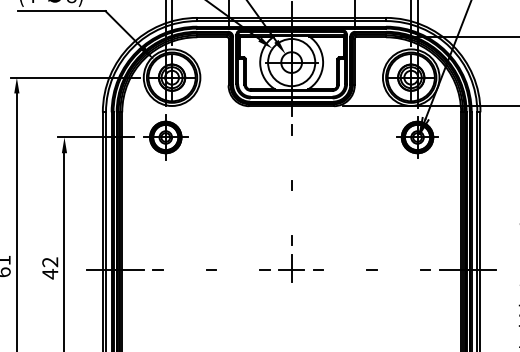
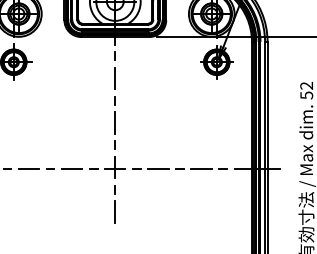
line: (291, 157) -> (115, 78), added
line: (291, 212) -> (115, 122), added
line: (184, 269) -> (28, 168), added
line: (237, 269) -> (71, 168), added
line: (344, 269) -> (157, 168), added
line: (398, 269) -> (201, 168), added
line: (291, 295) -> (115, 189), added
line: (291, 322) -> (115, 211), added

